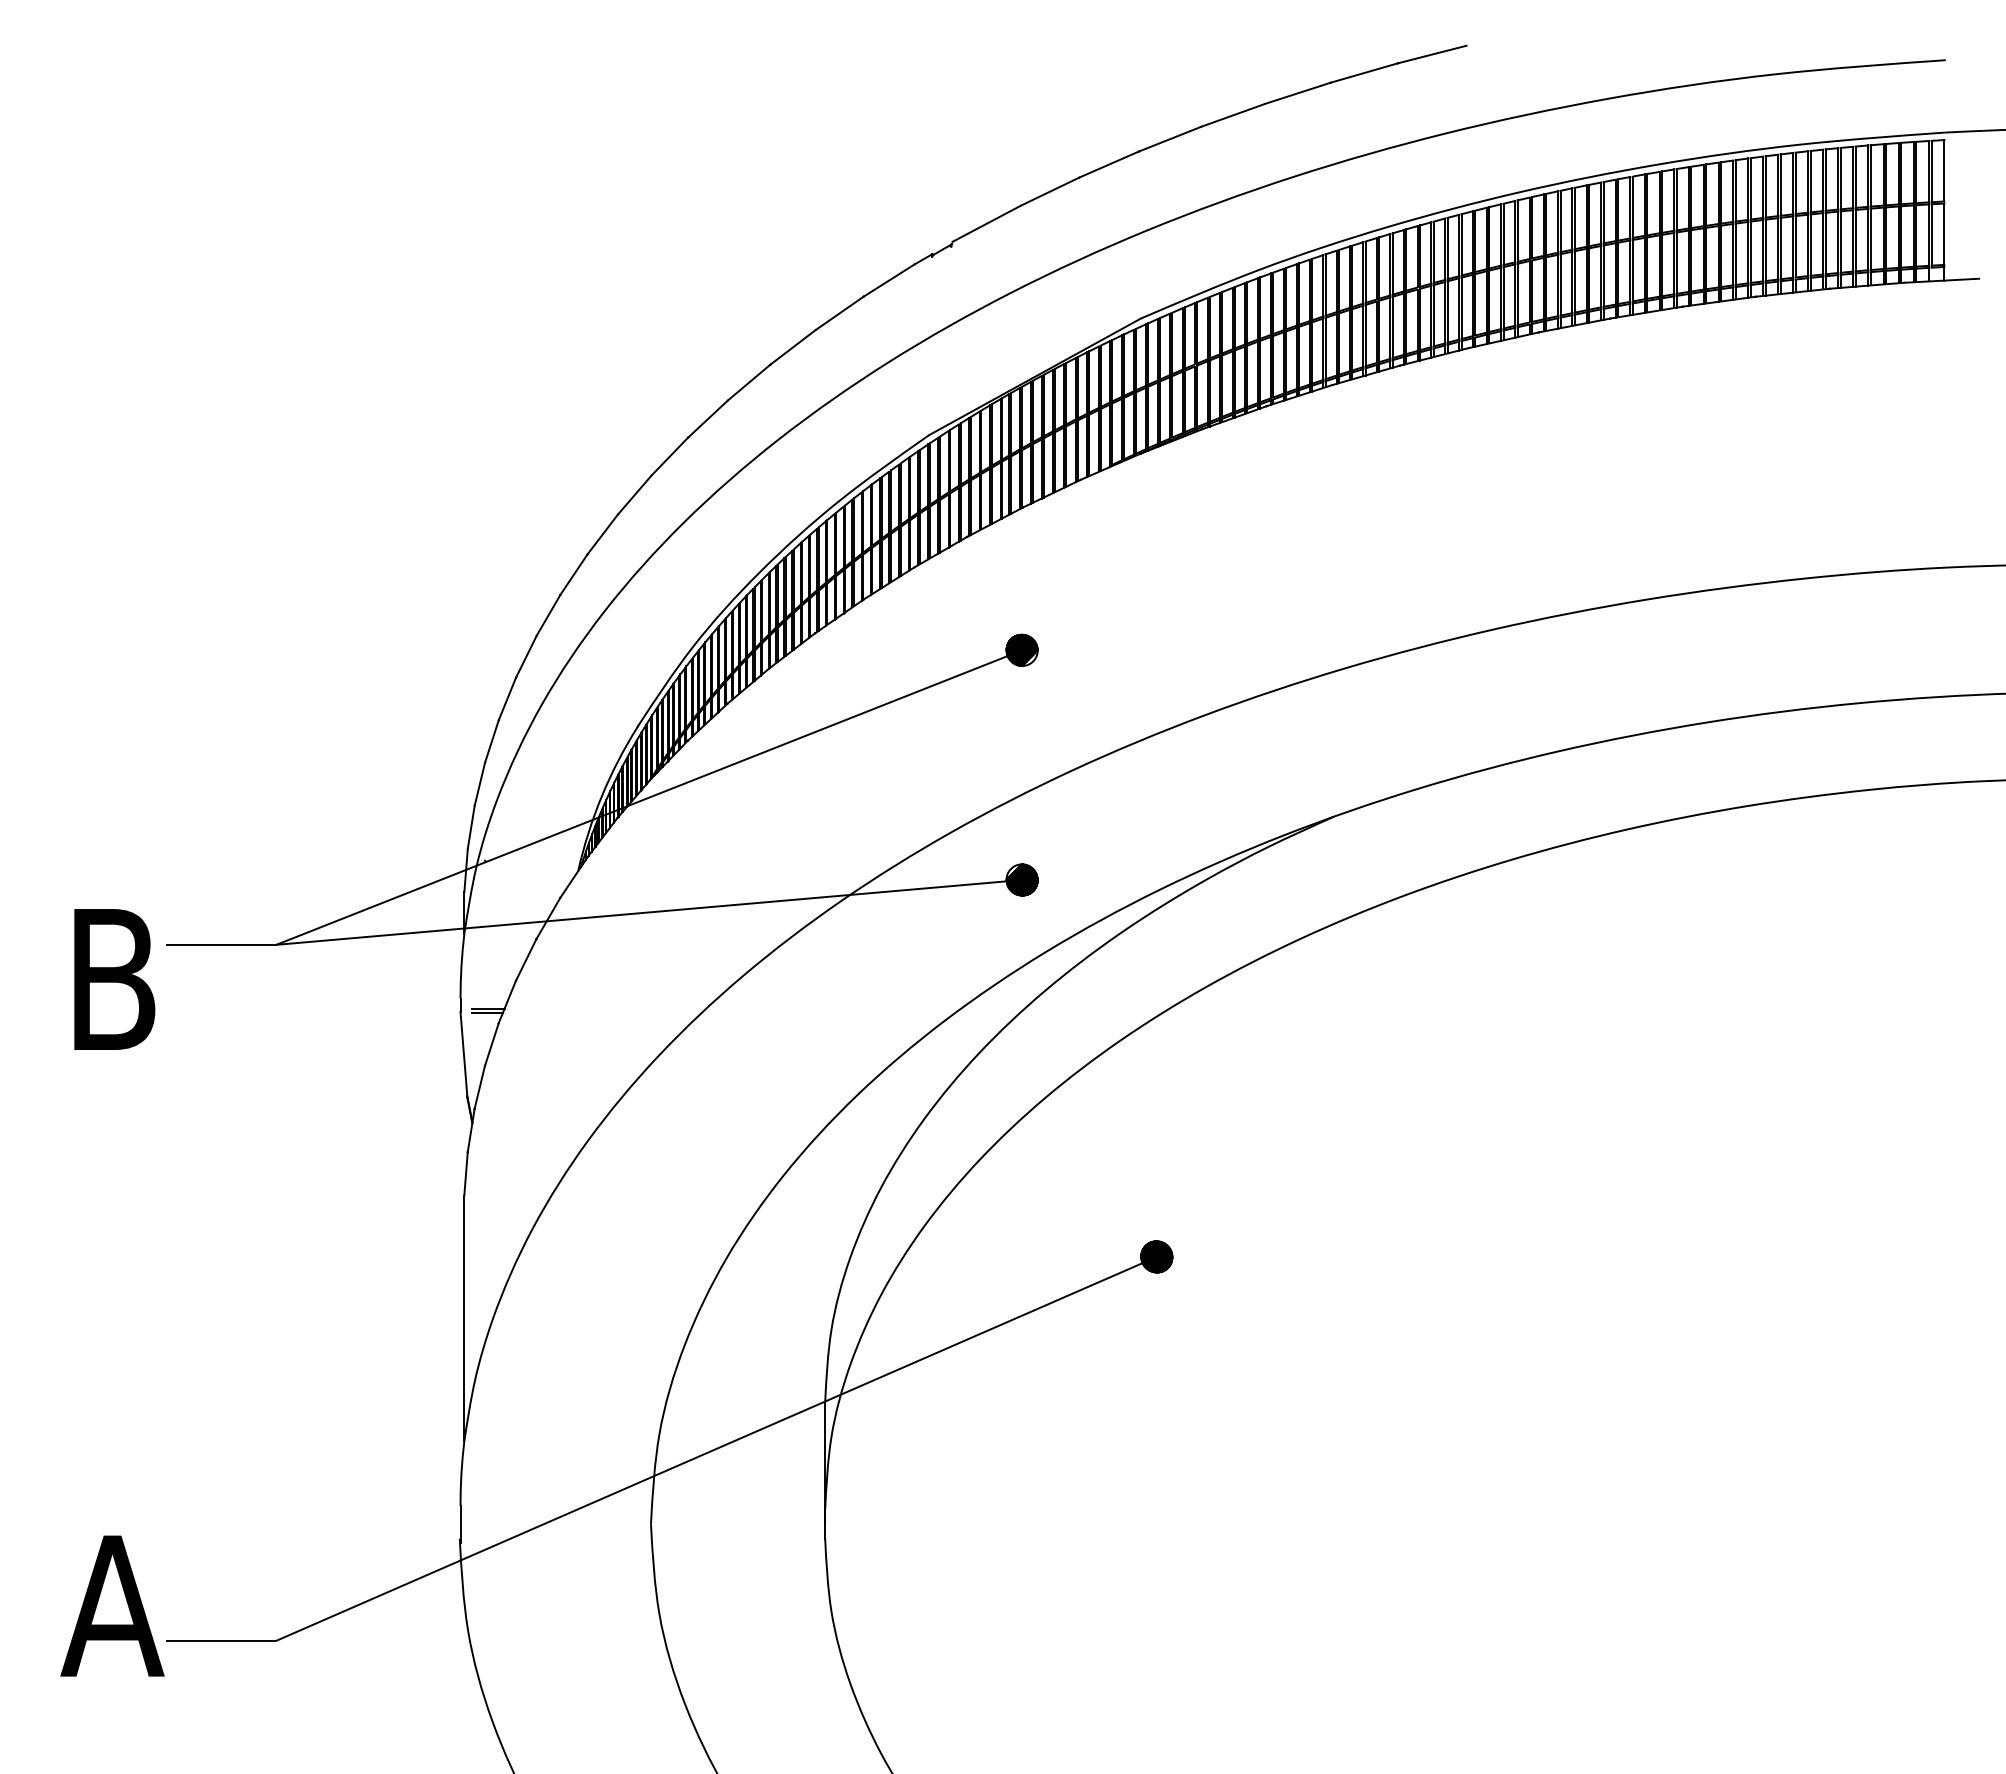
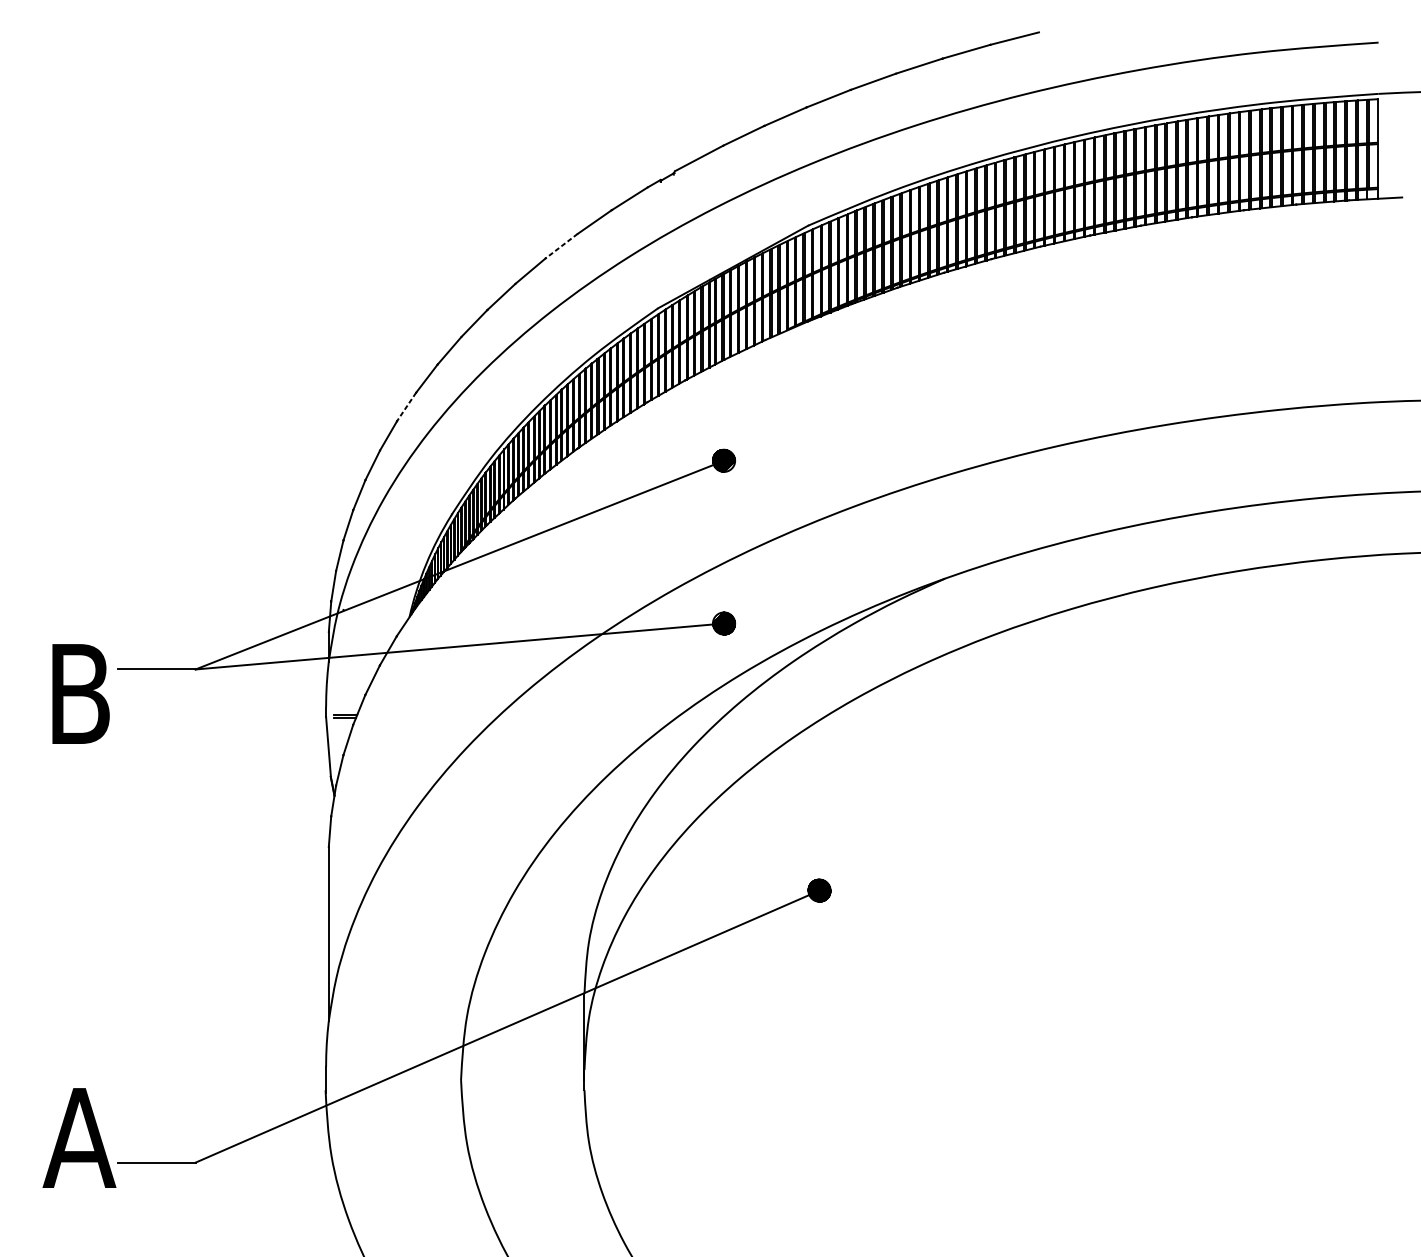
line: (792, 347) -> (561, 246), solid -> dashed
line: (573, 574) -> (406, 407), solid -> dashed

